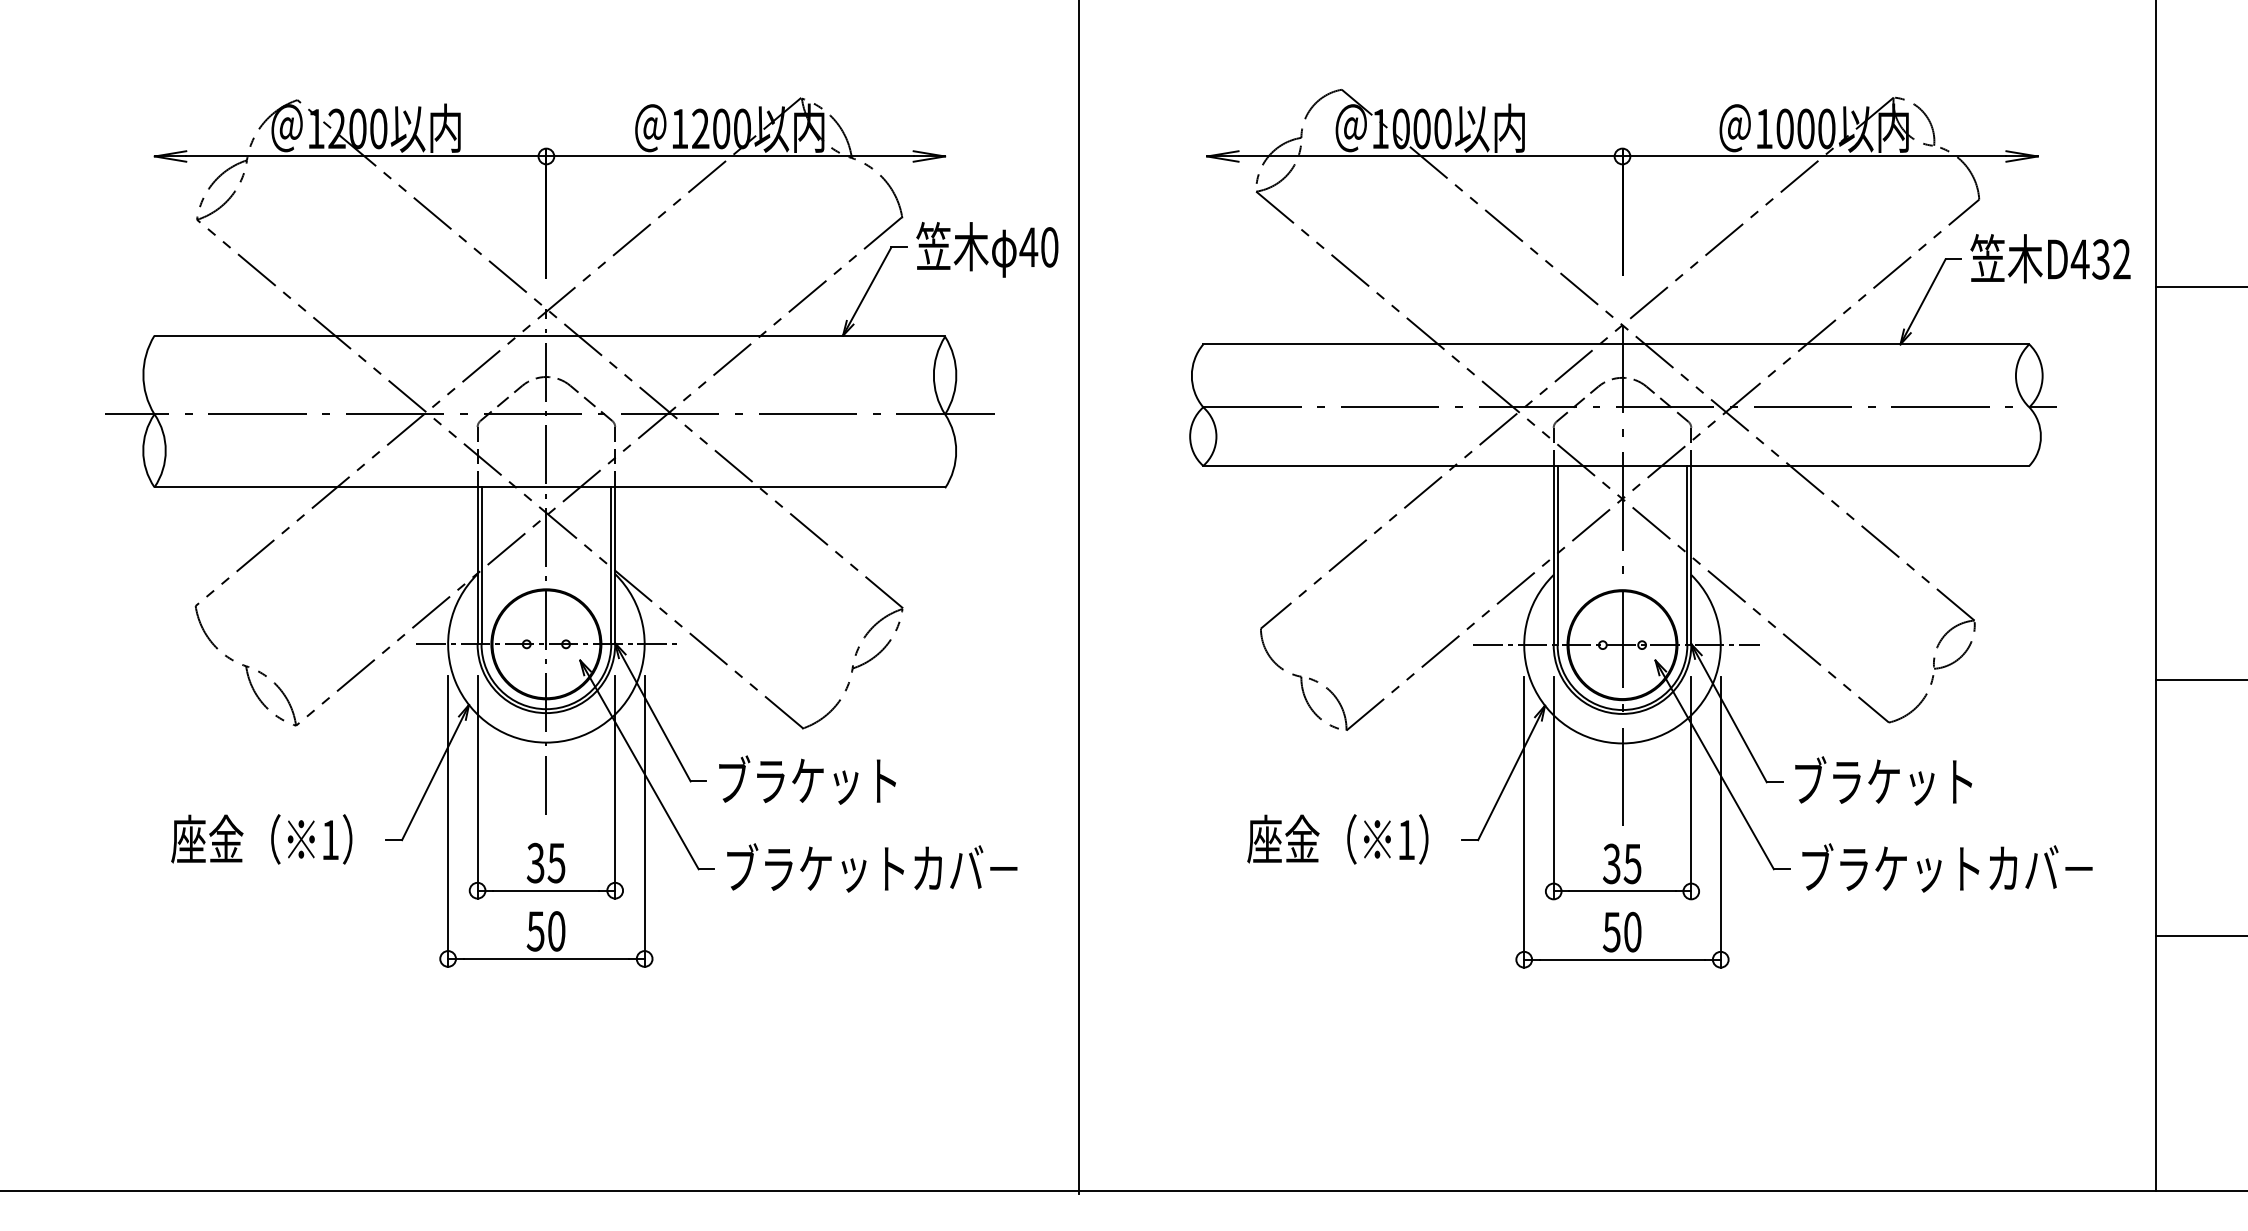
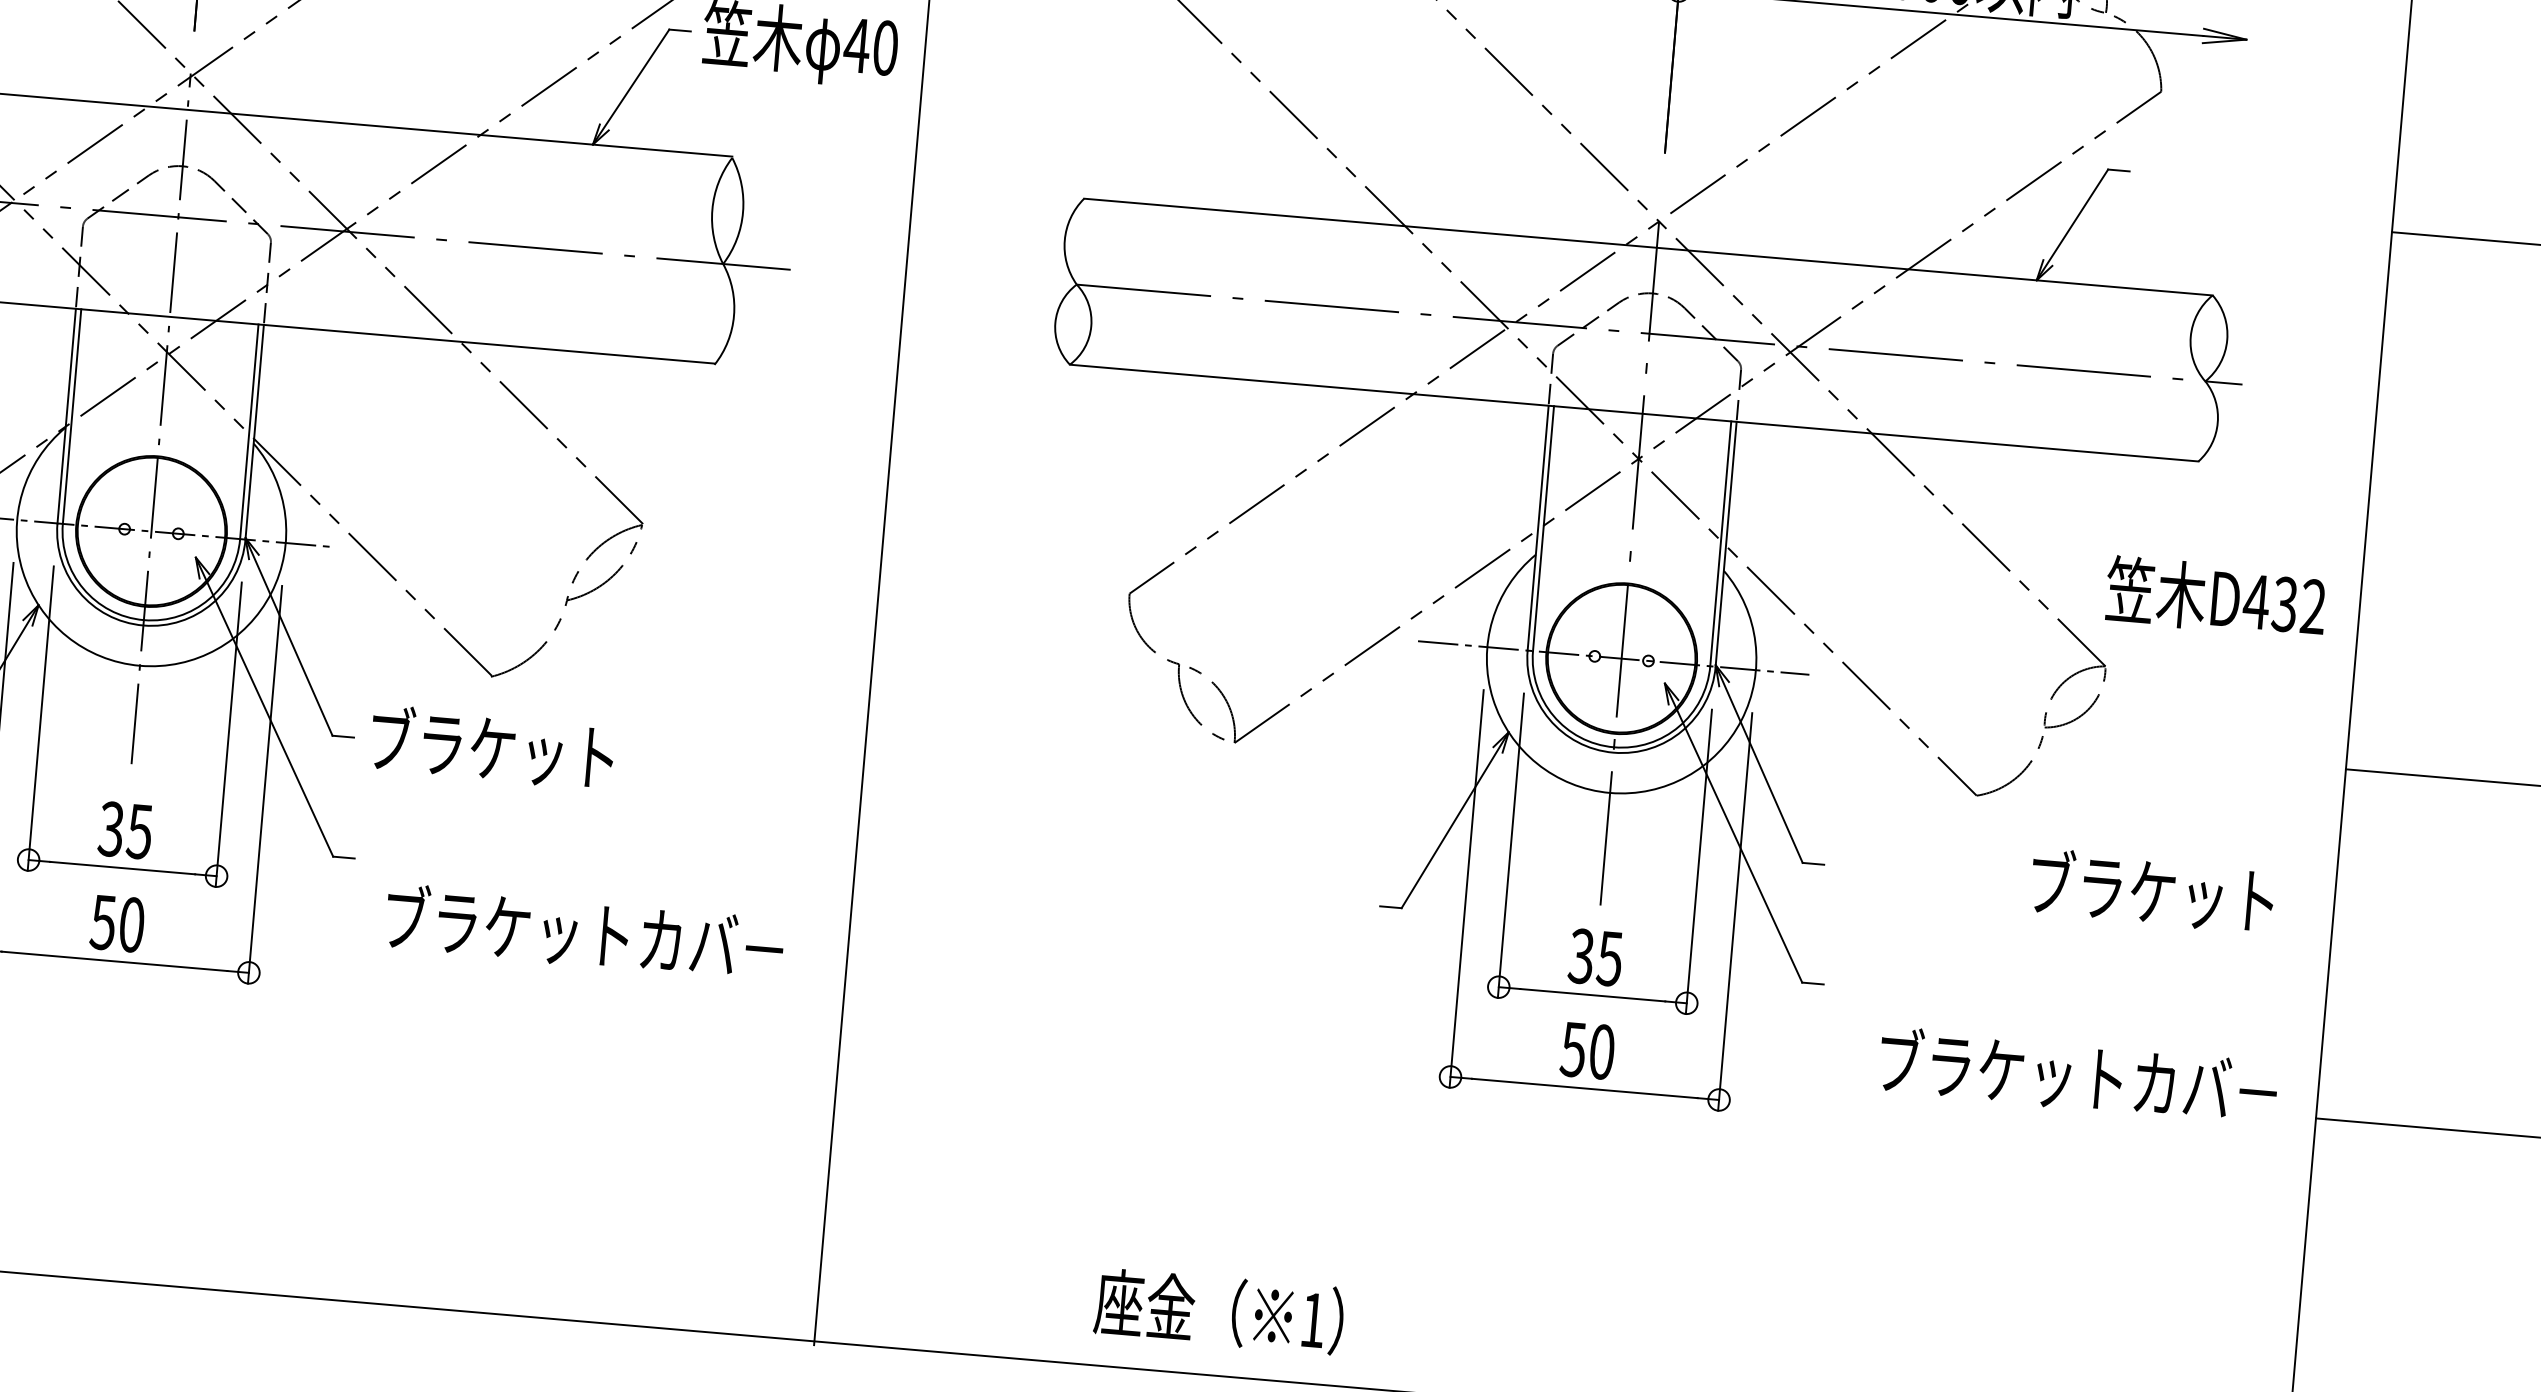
text: (2050, 258) -> (2215, 597), moved
text: (1883, 780) -> (2152, 890), moved
text: (1337, 839) -> (1218, 1311), moved
text: (872, 867) -> (585, 932), moved
text: (1947, 867) -> (2078, 1075), moved

